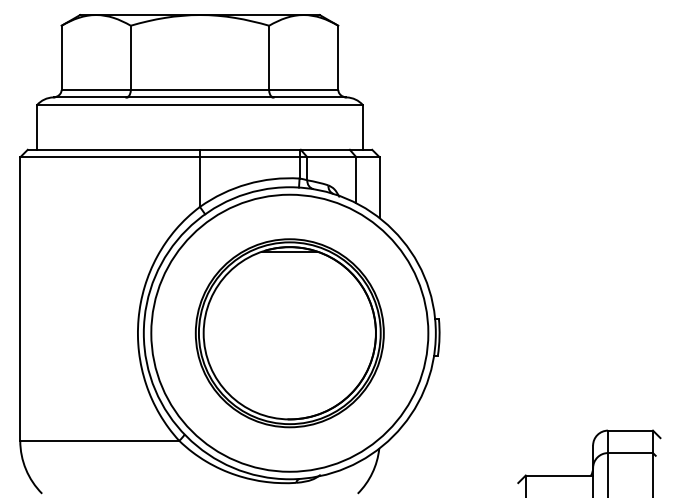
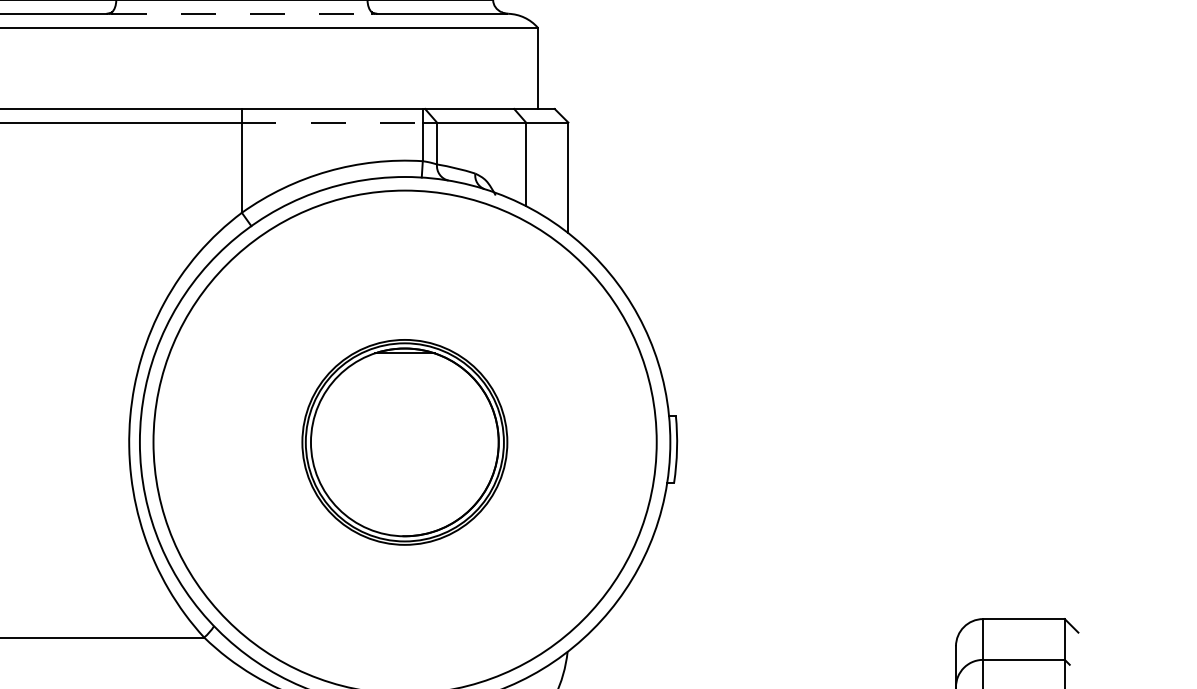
line: (199, 97) -> (241, 13), solid -> dashed
line: (249, 157) -> (331, 122), solid -> dashed
part: (289, 333) -> (404, 442), size x0.6

